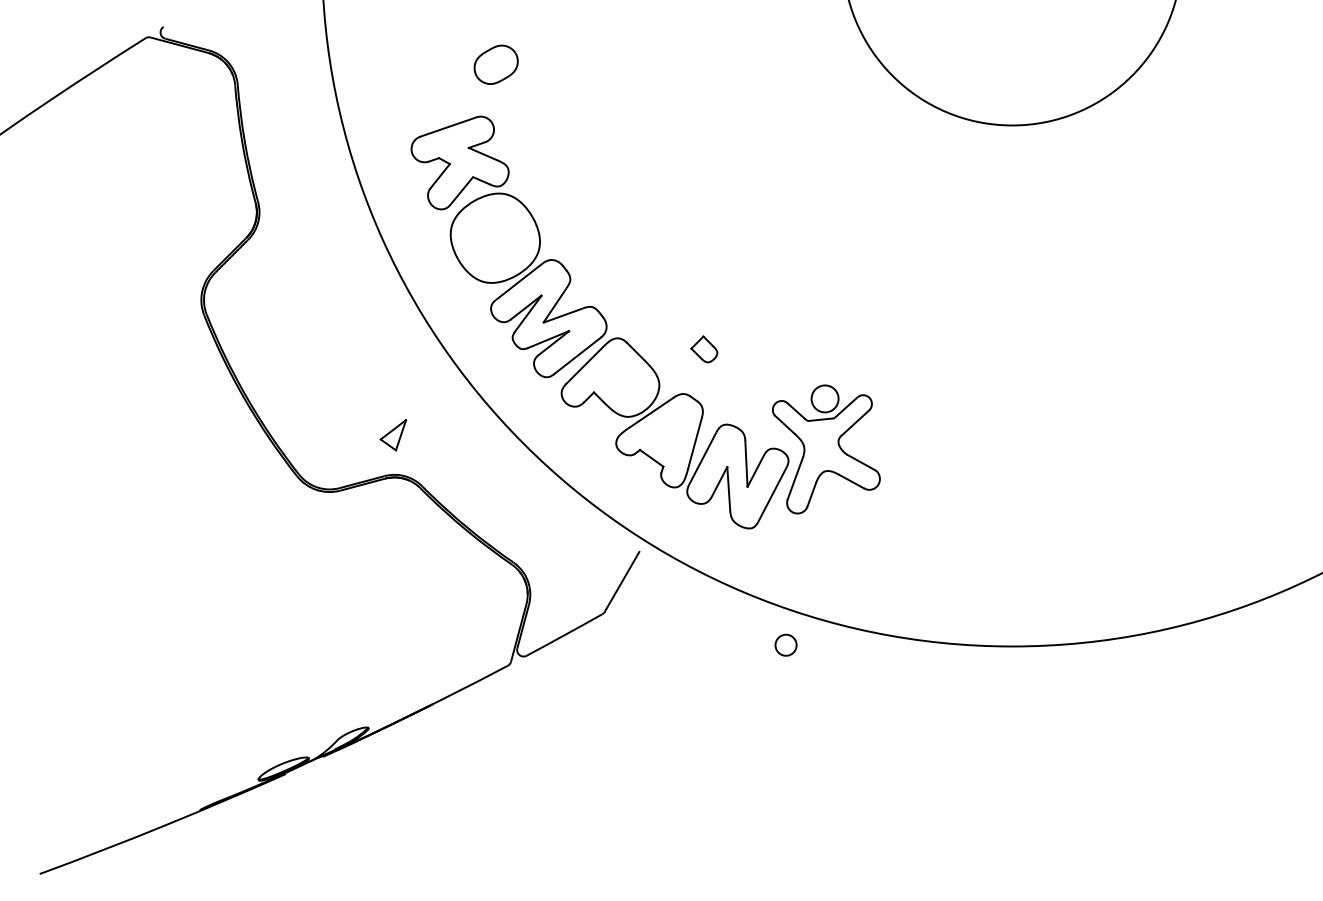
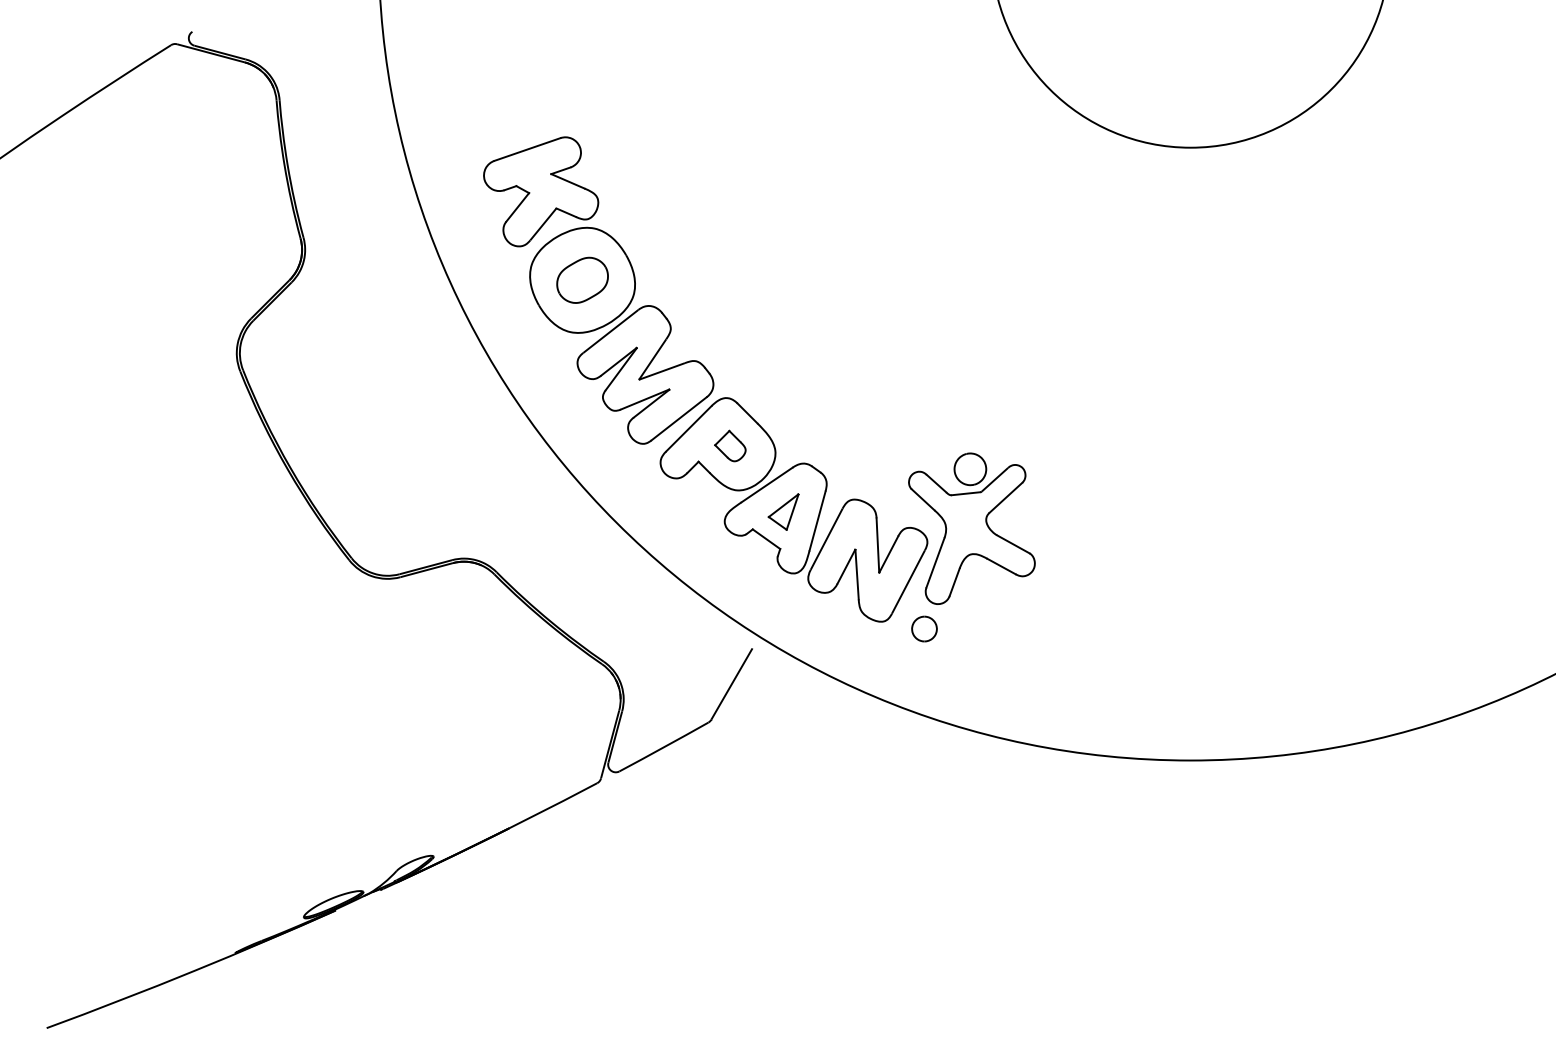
part: (496, 64) -> (582, 279), moved
part: (704, 348) -> (730, 445), moved
part: (393, 434) -> (783, 511), moved
part: (786, 644) -> (924, 628), moved

